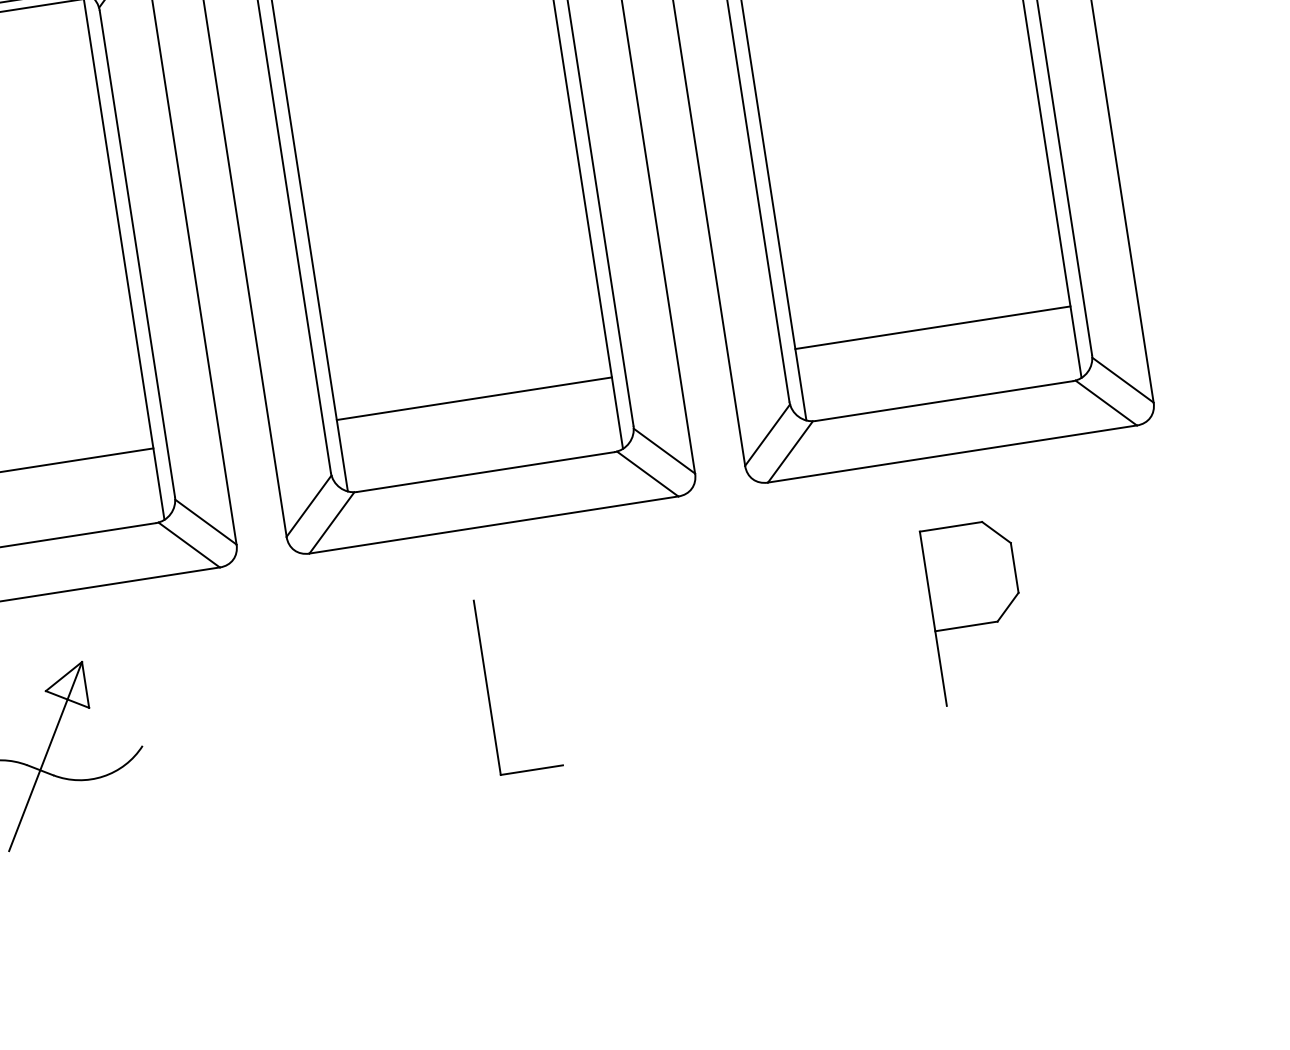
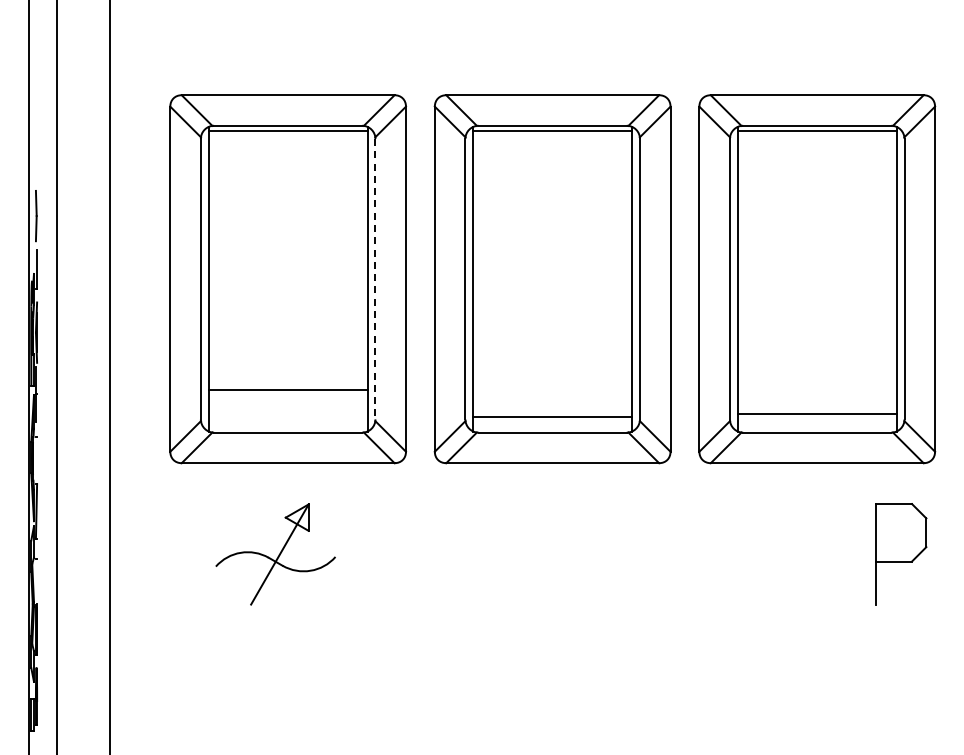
line: (137, 254) -> (375, 279), solid -> dashed
line: (931, 328) -> (816, 414), moved
line: (474, 399) -> (552, 417), moved
part: (977, 612) -> (901, 554), moved
part: (488, 687) -> (535, 554), removed

